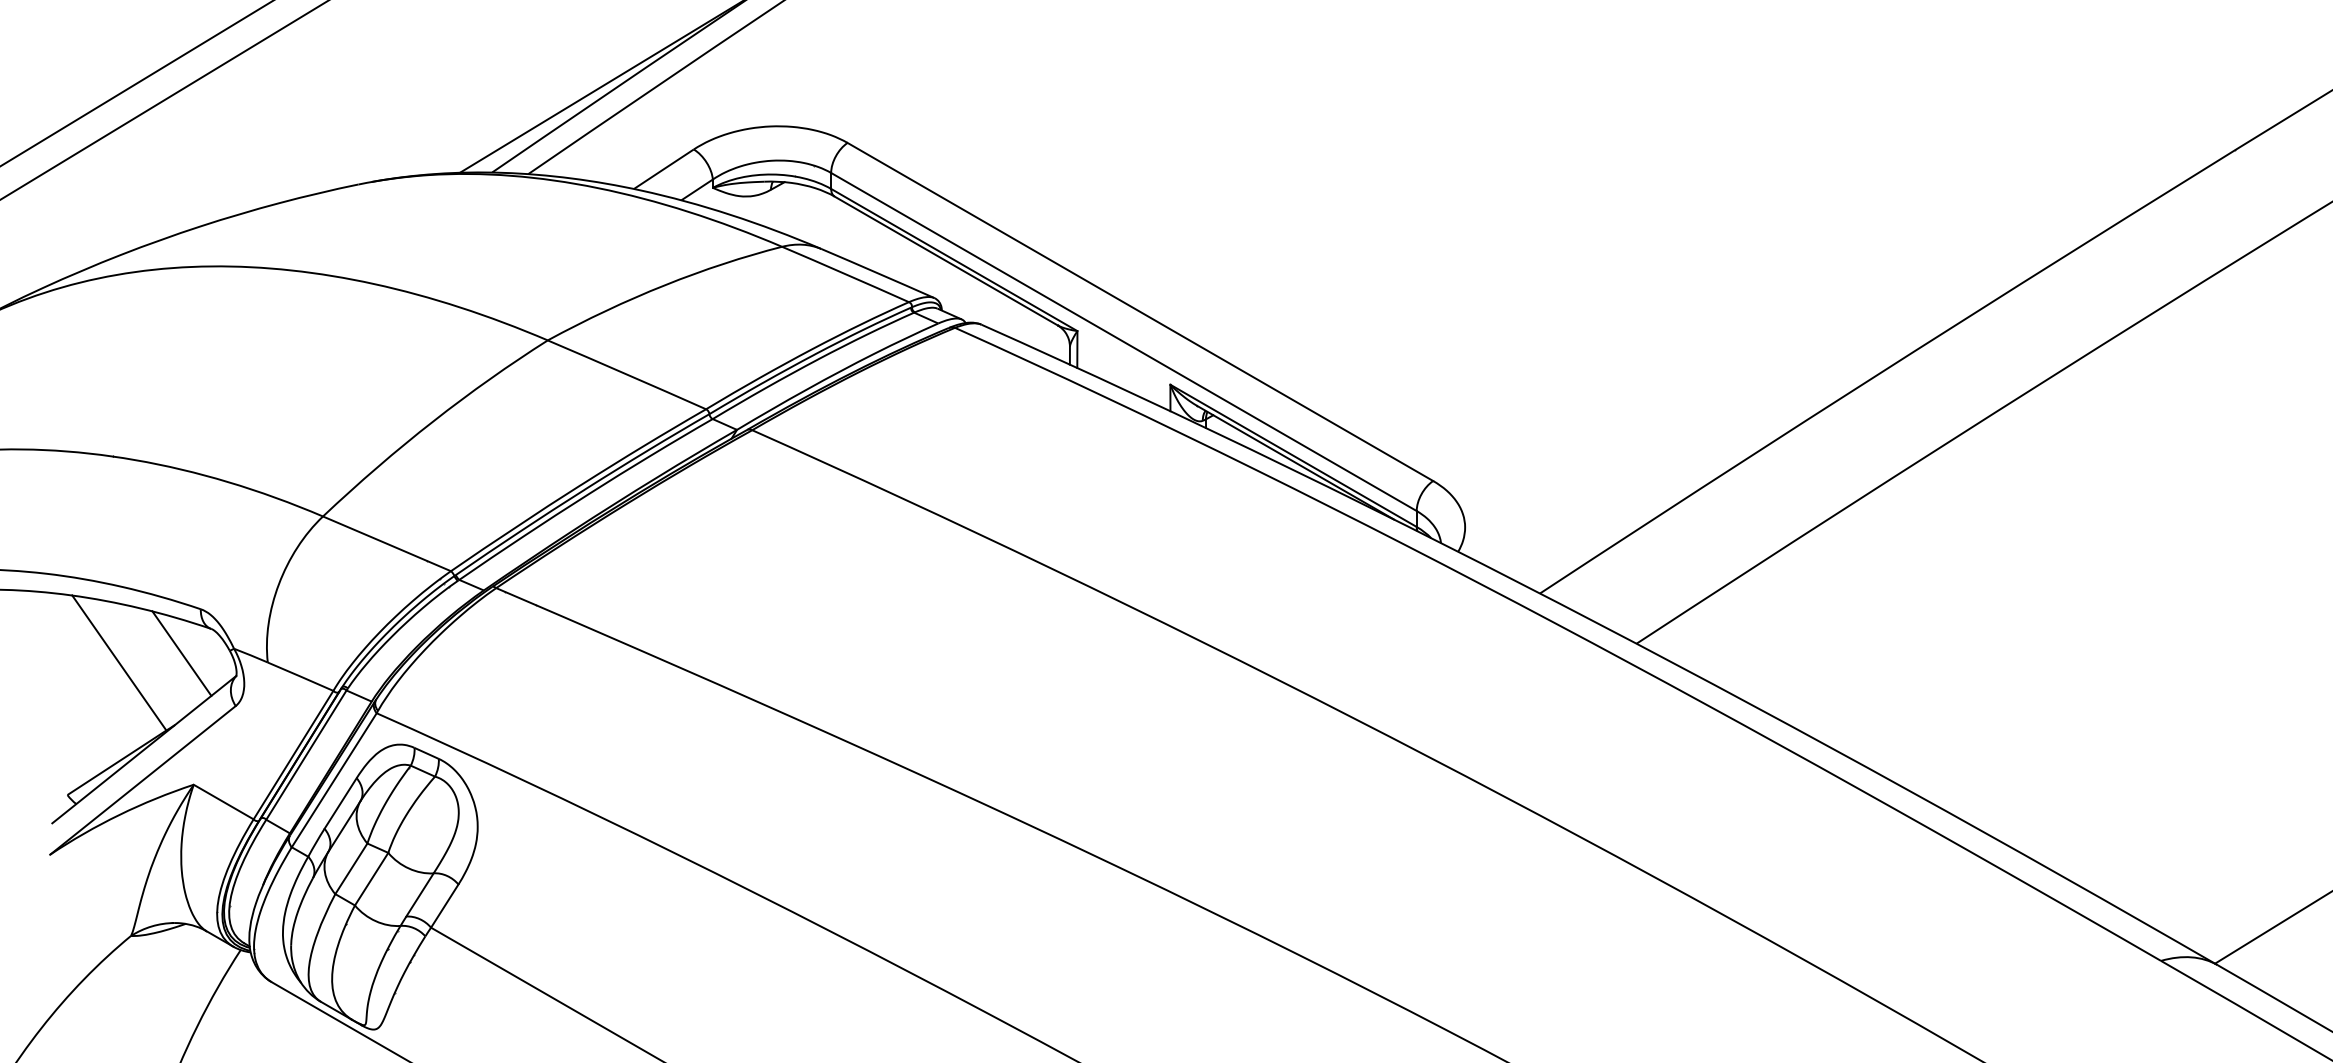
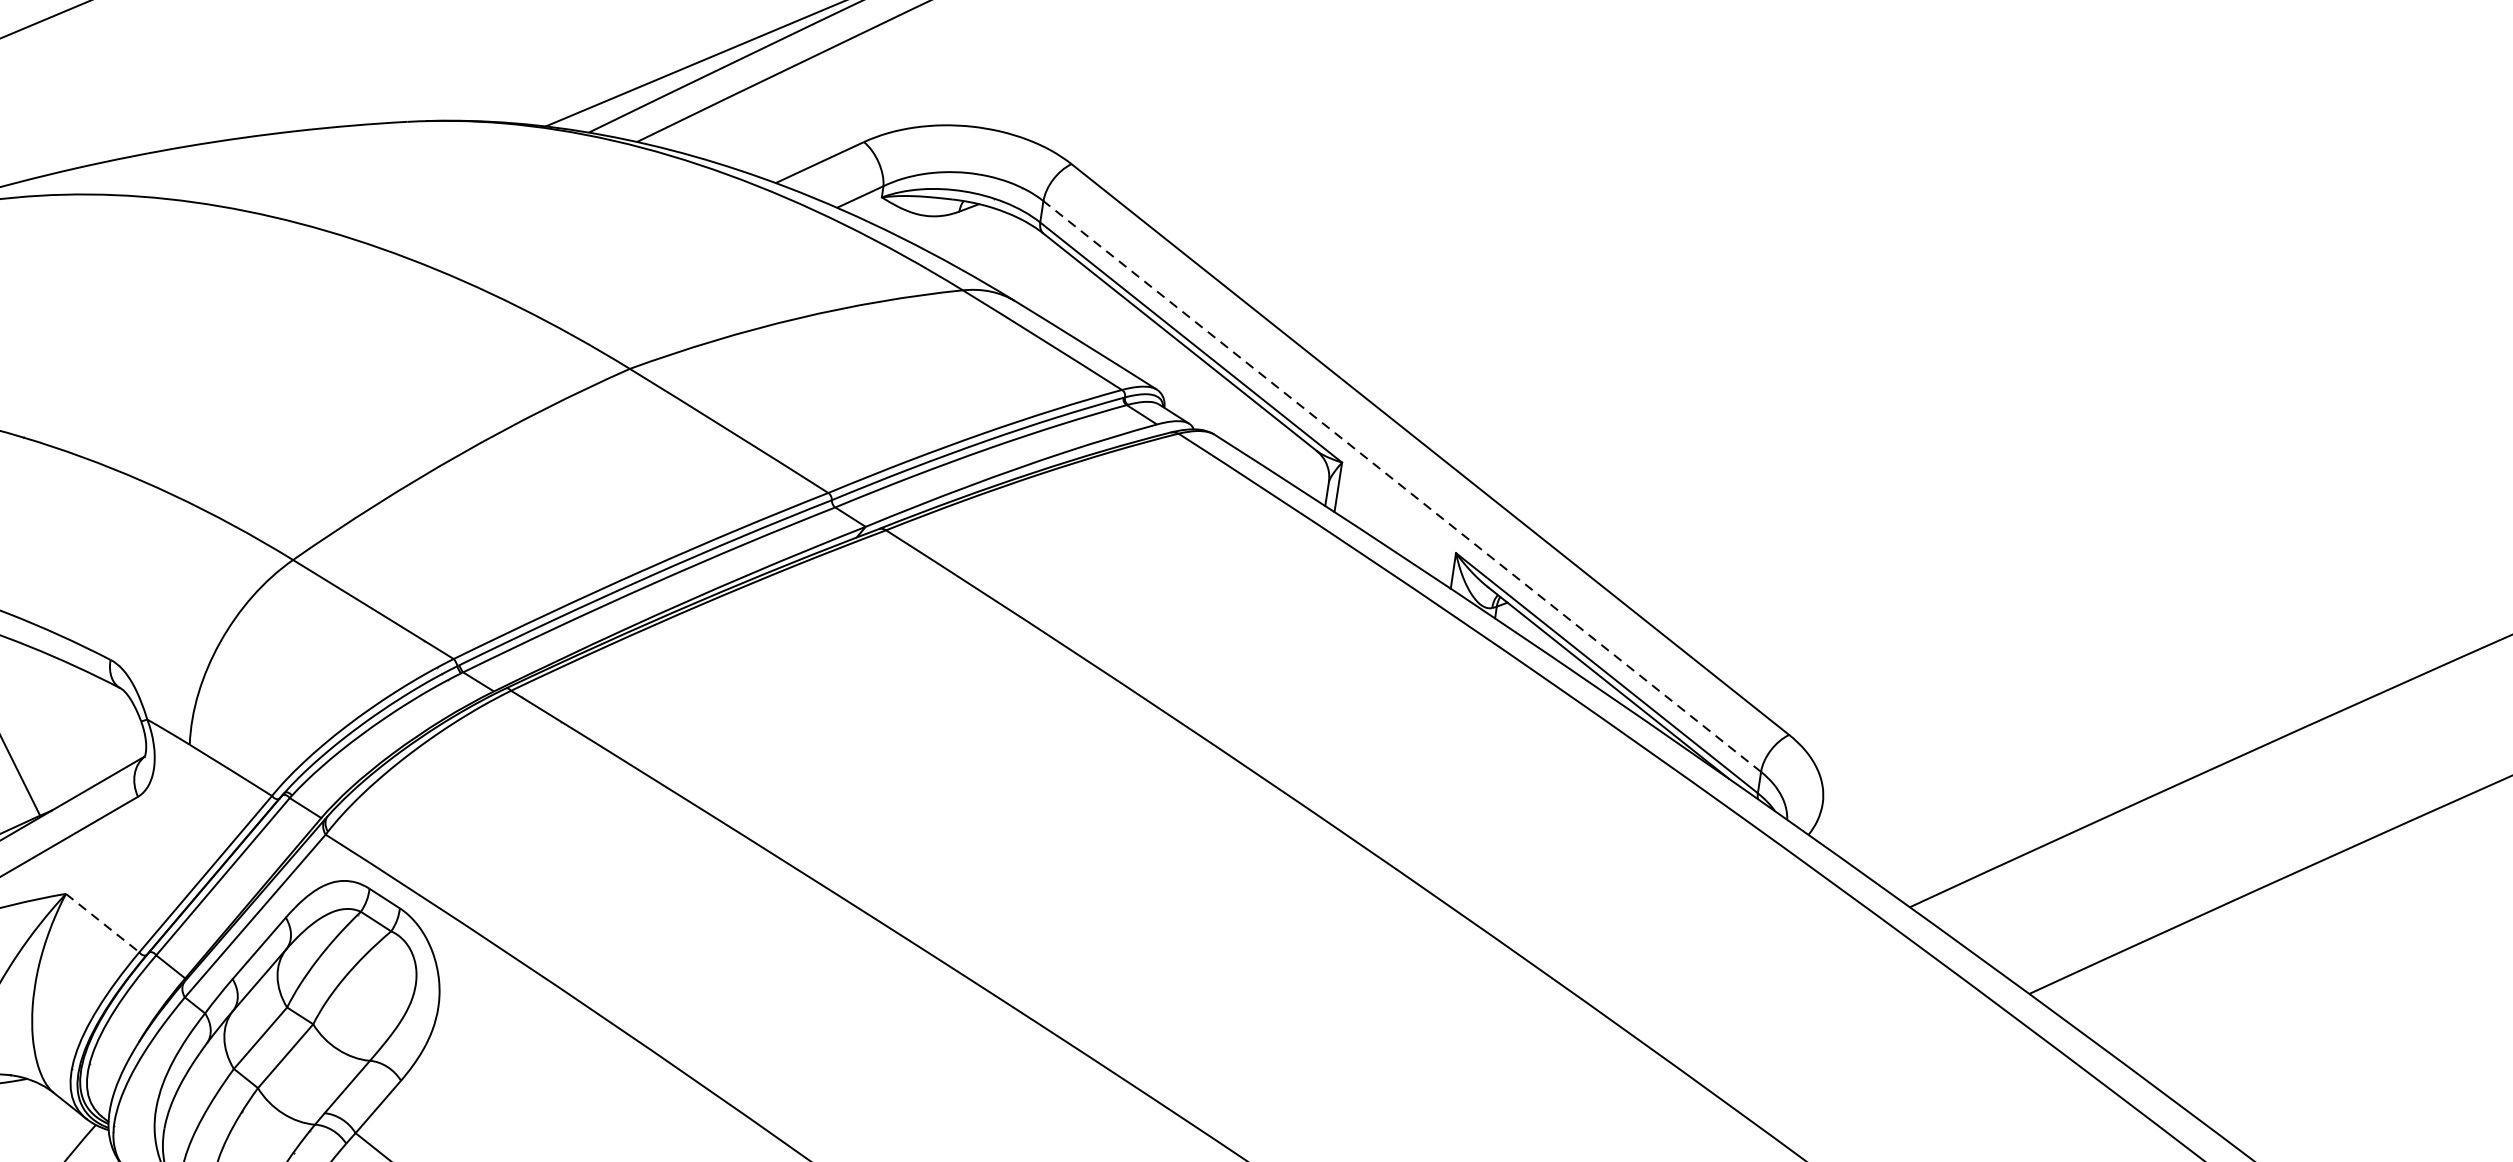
line: (1123, 341) -> (1401, 485), solid -> dashed
line: (181, 653) -> (75, 715), removed
line: (223, 802) -> (102, 923), solid -> dashed

